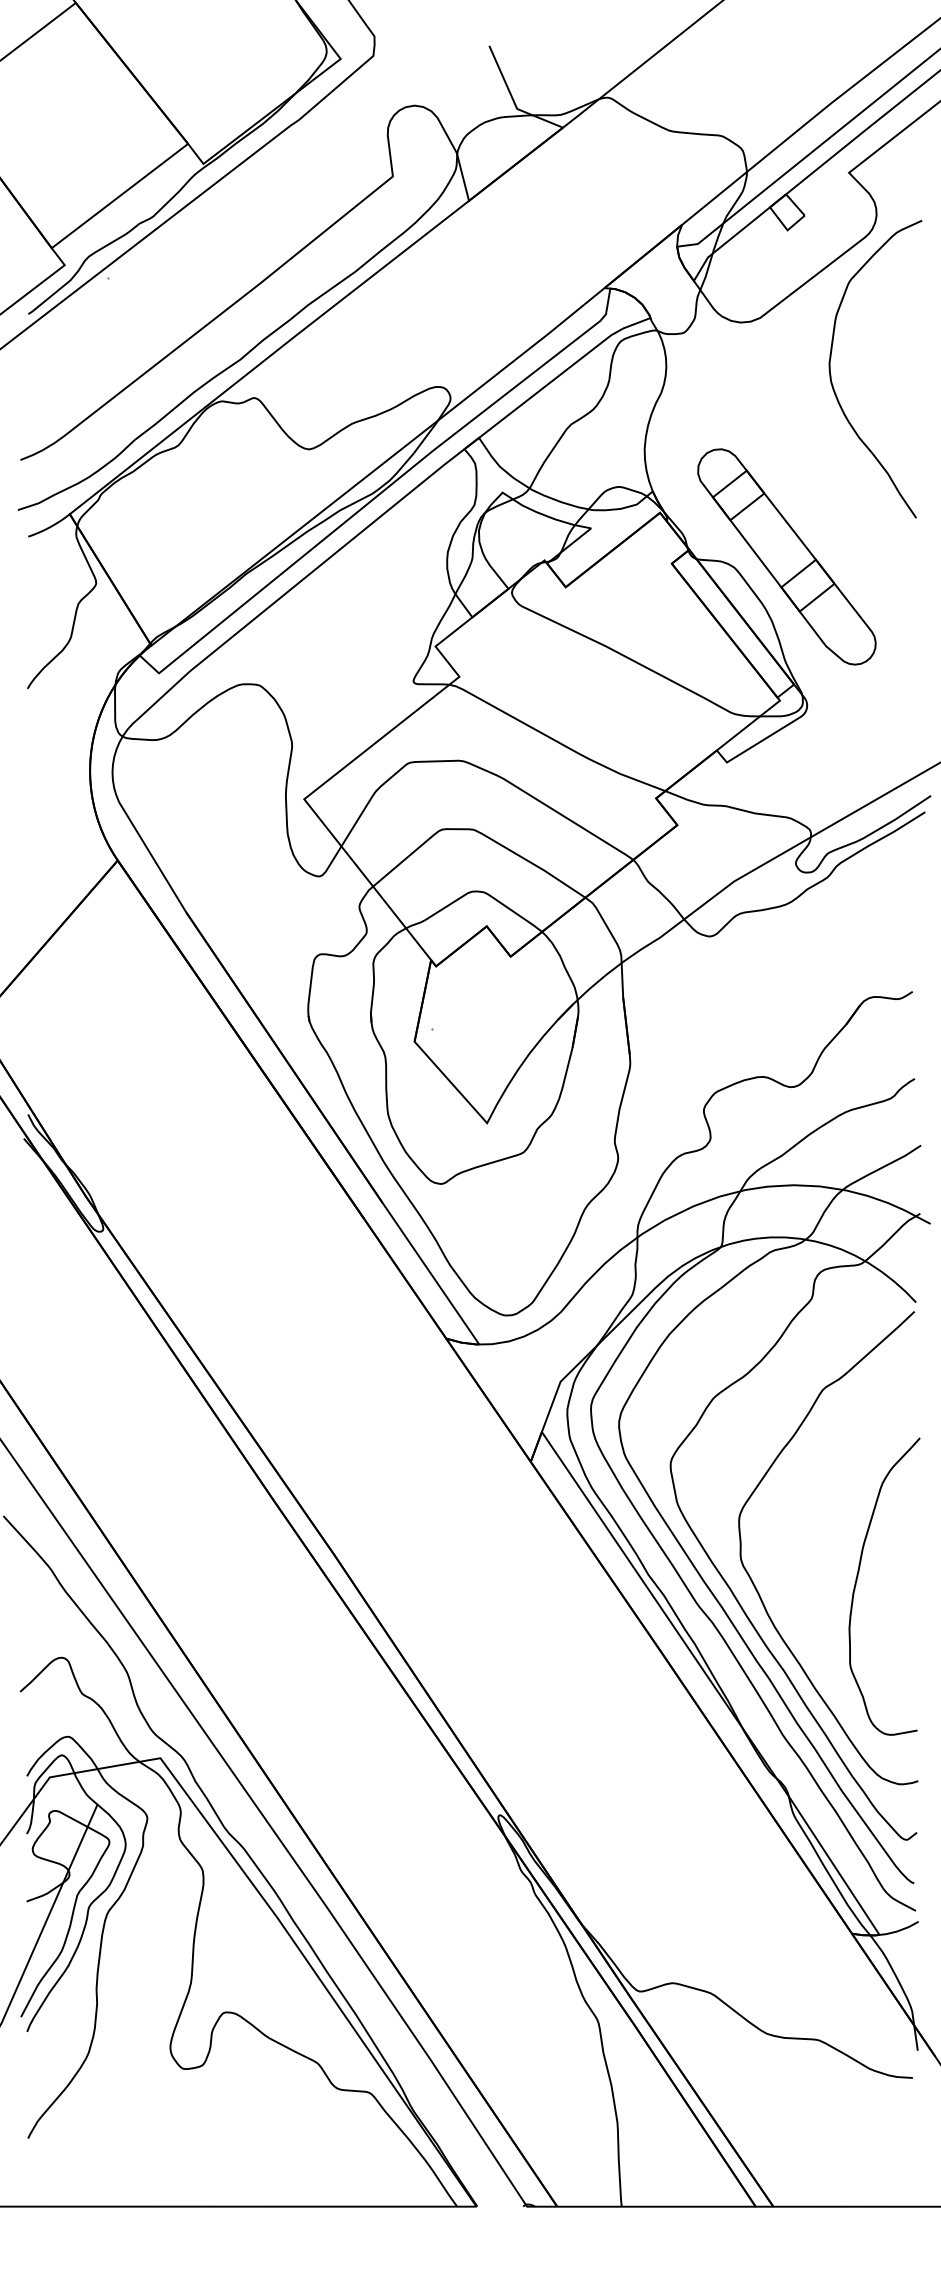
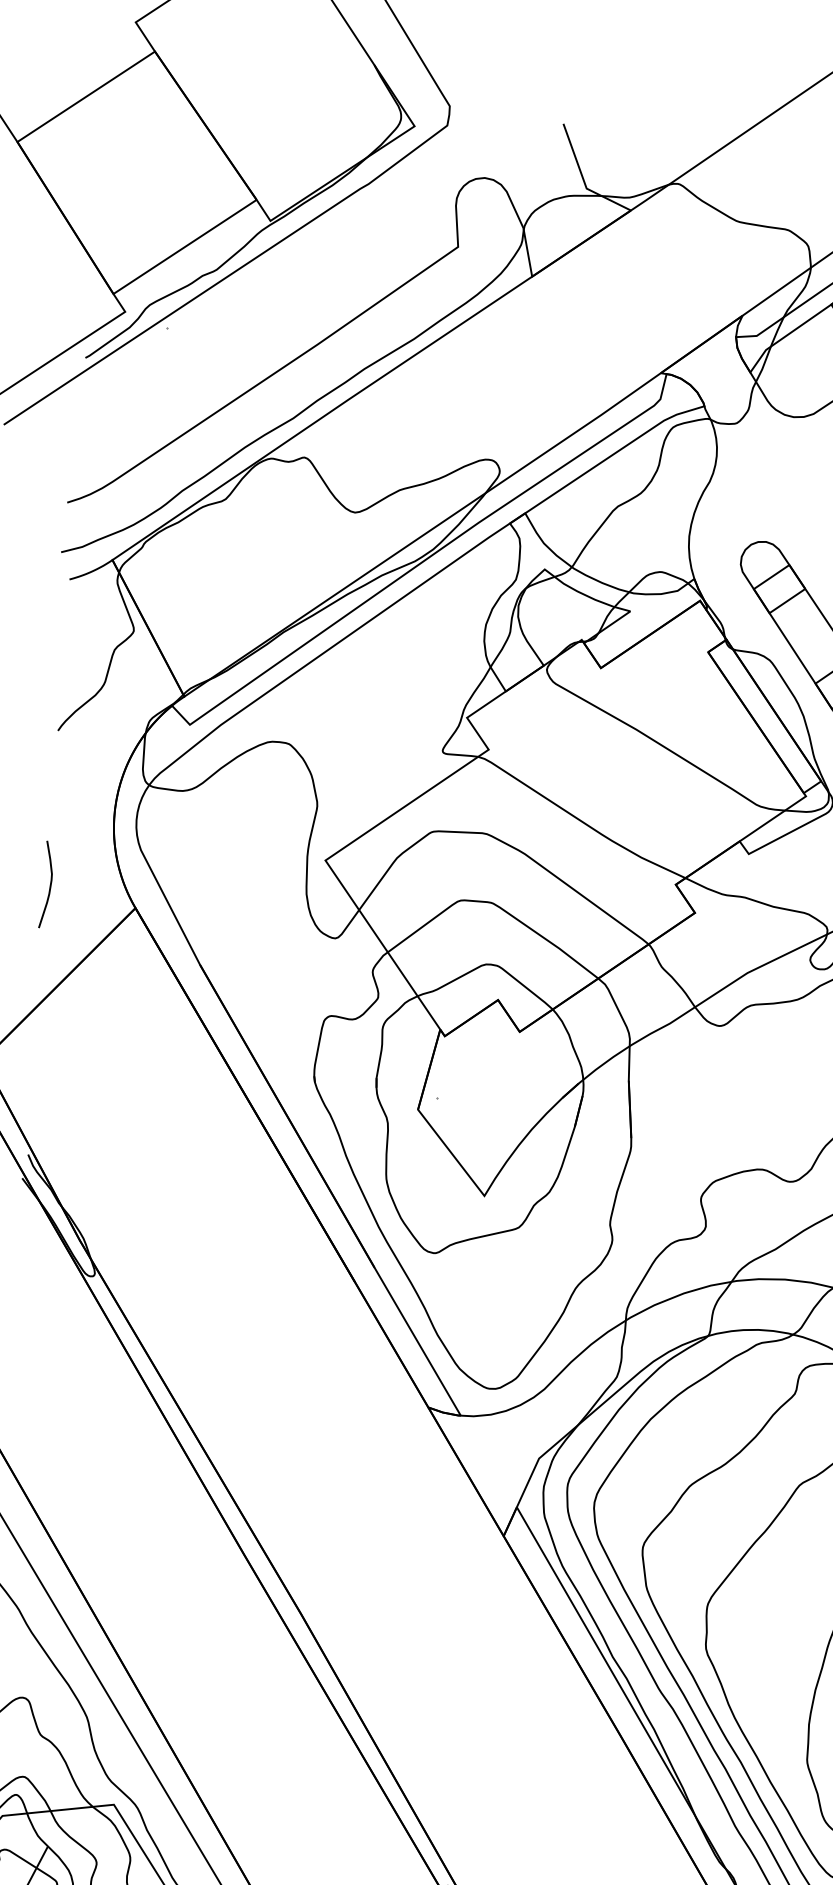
curve: (30, 843) -> (49, 885), added

